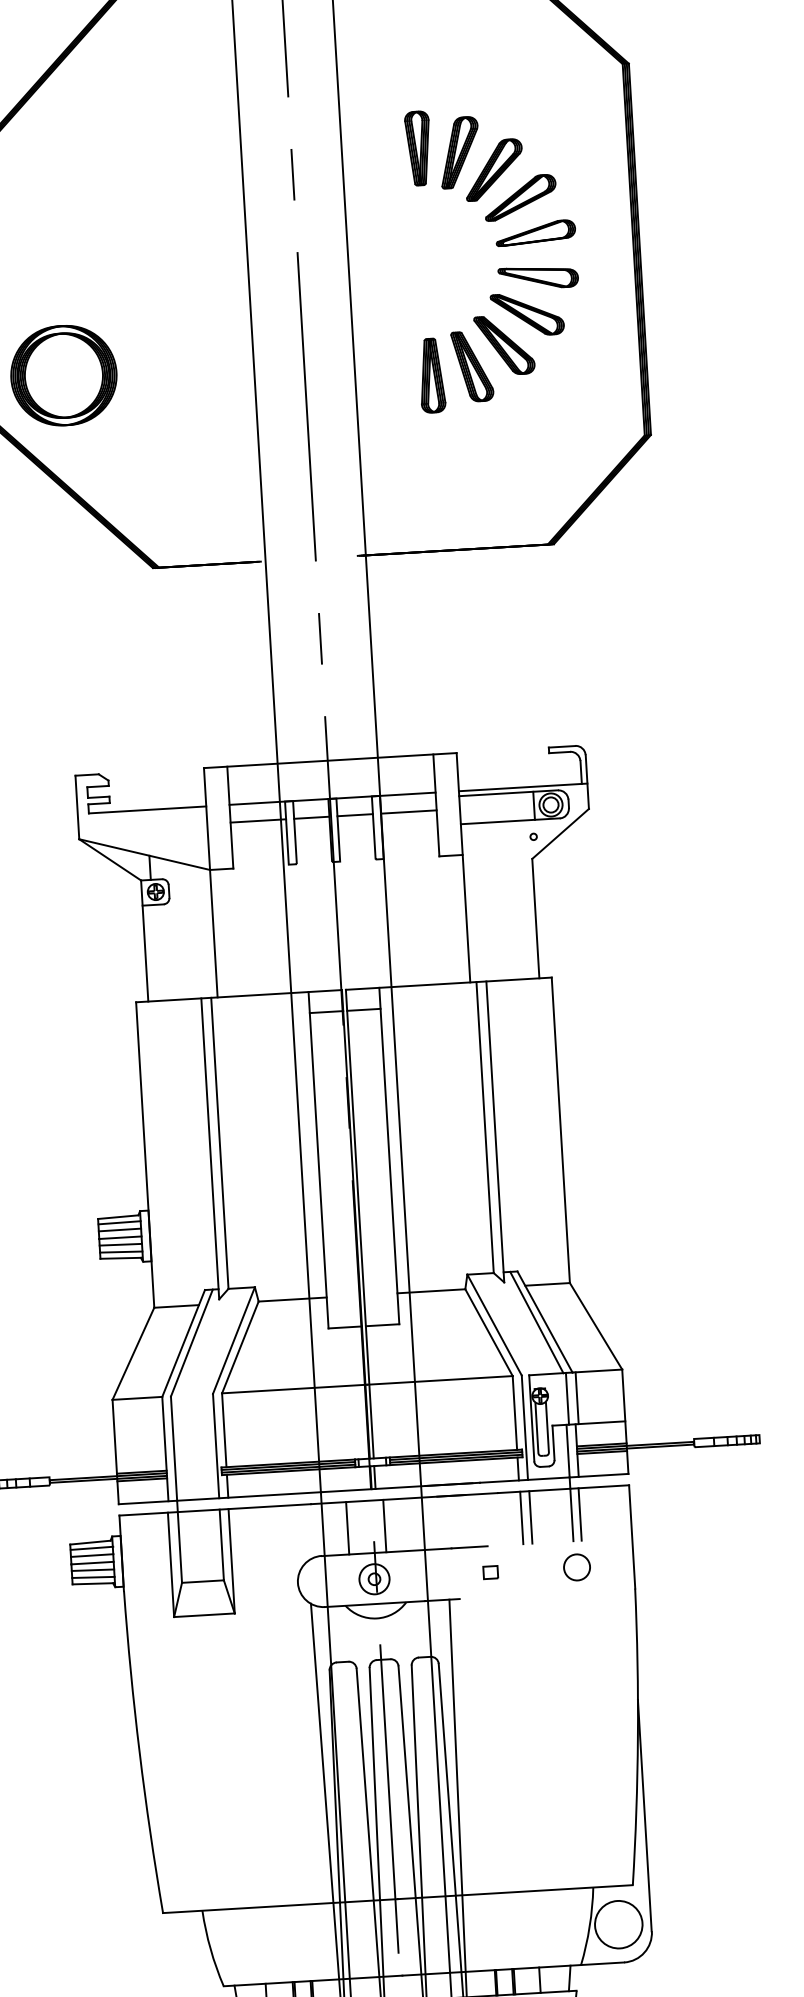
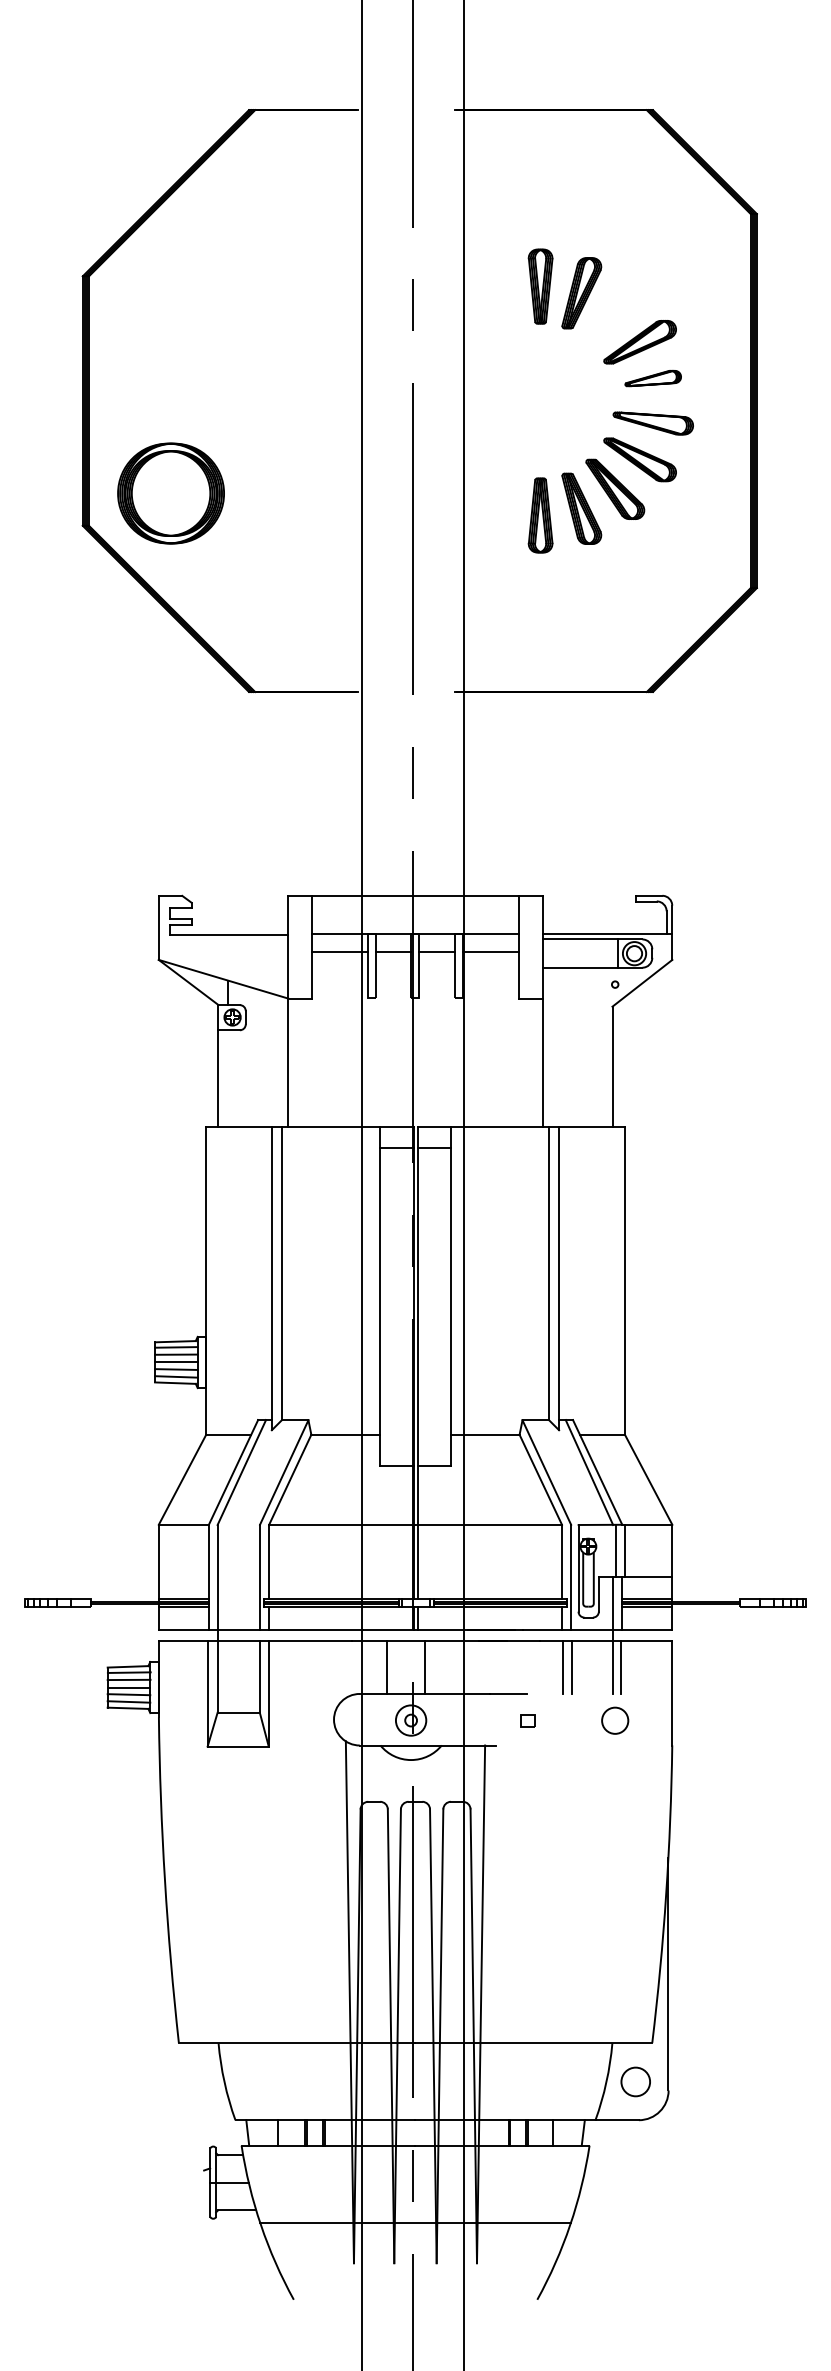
part: (494, 169) -> (615, 312), removed
part: (534, 233) -> (652, 378), size x0.7
circle: (618, 1924) -> (635, 2081), size x0.6

